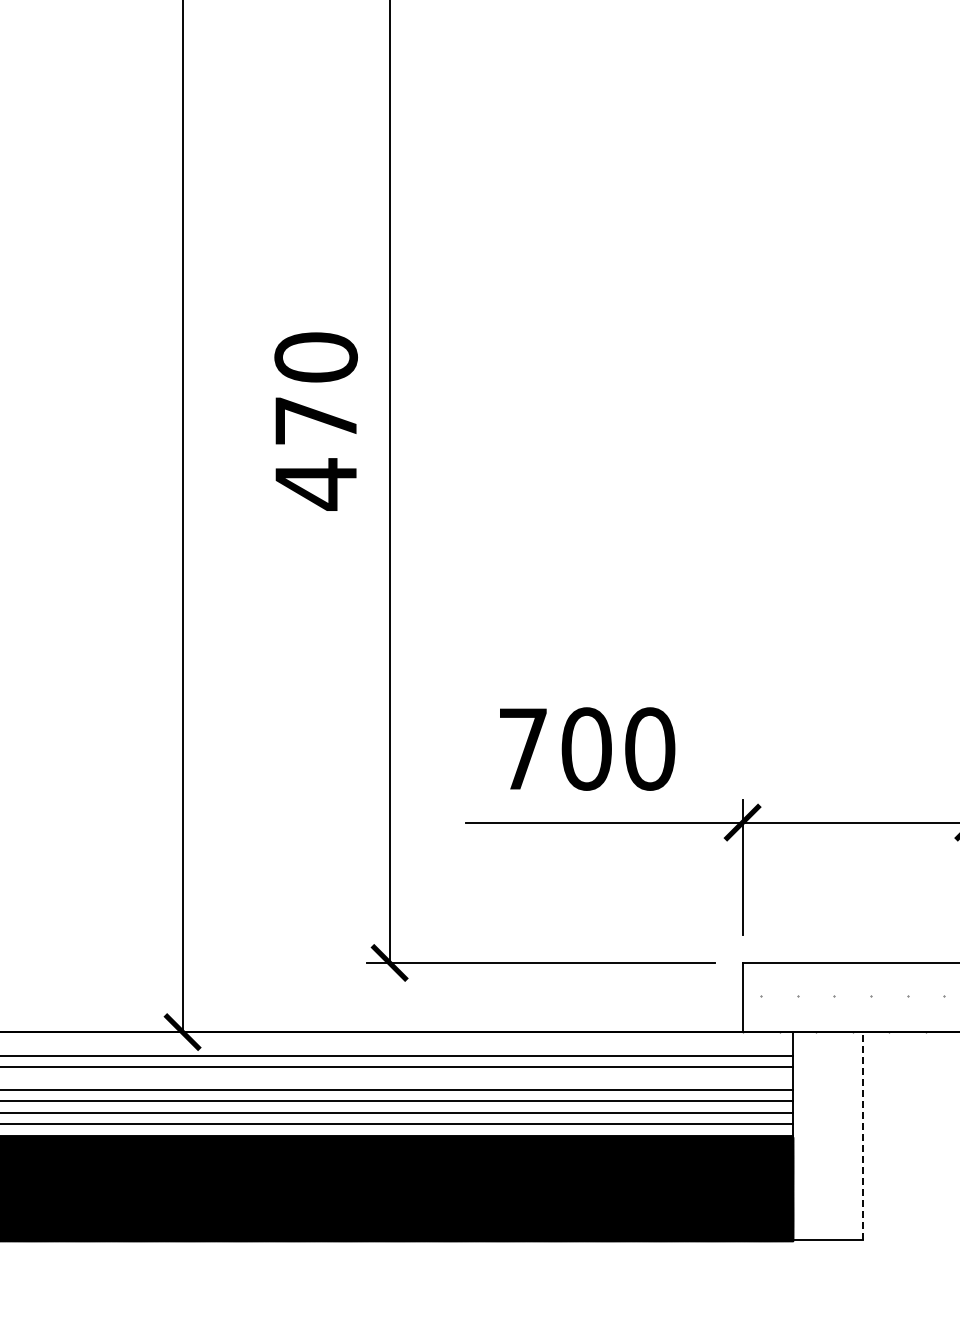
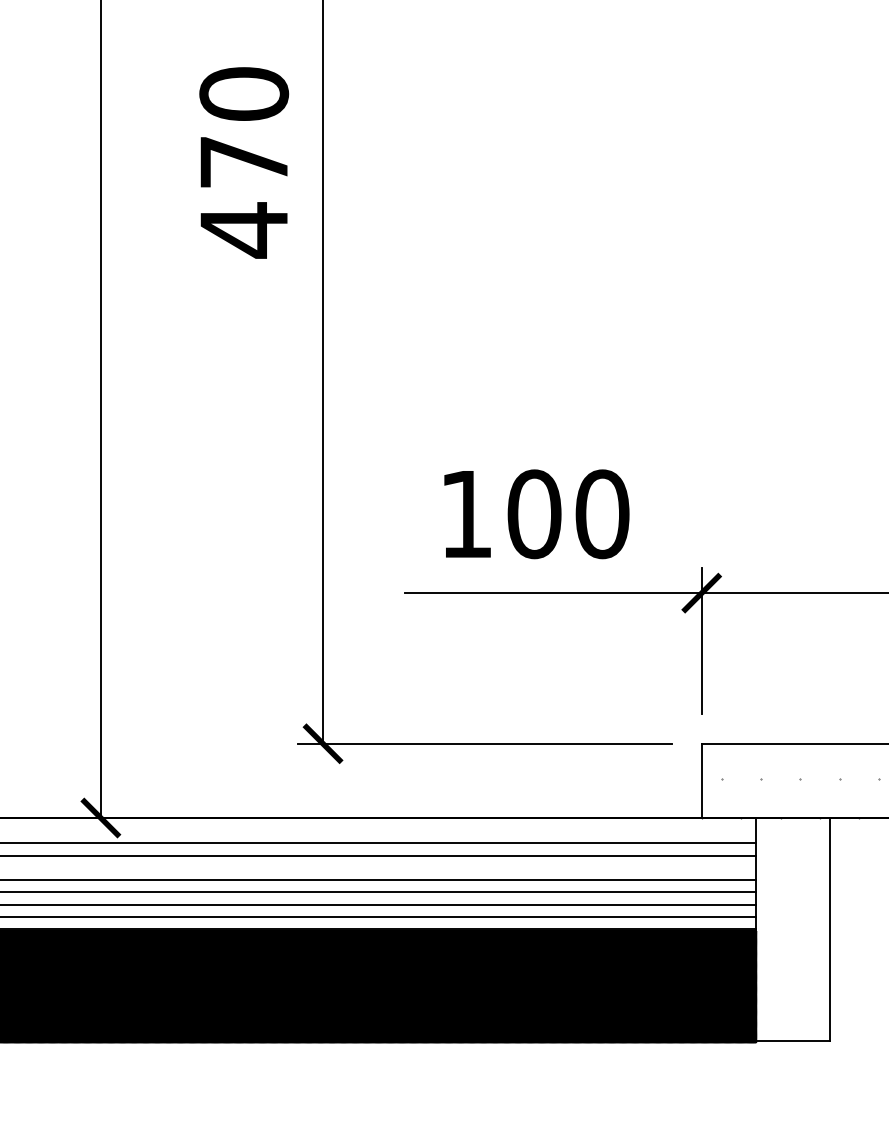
text: (523, 748) -> (466, 513), 700 -> 100
line: (862, 1135) -> (830, 928), dashed -> solid

